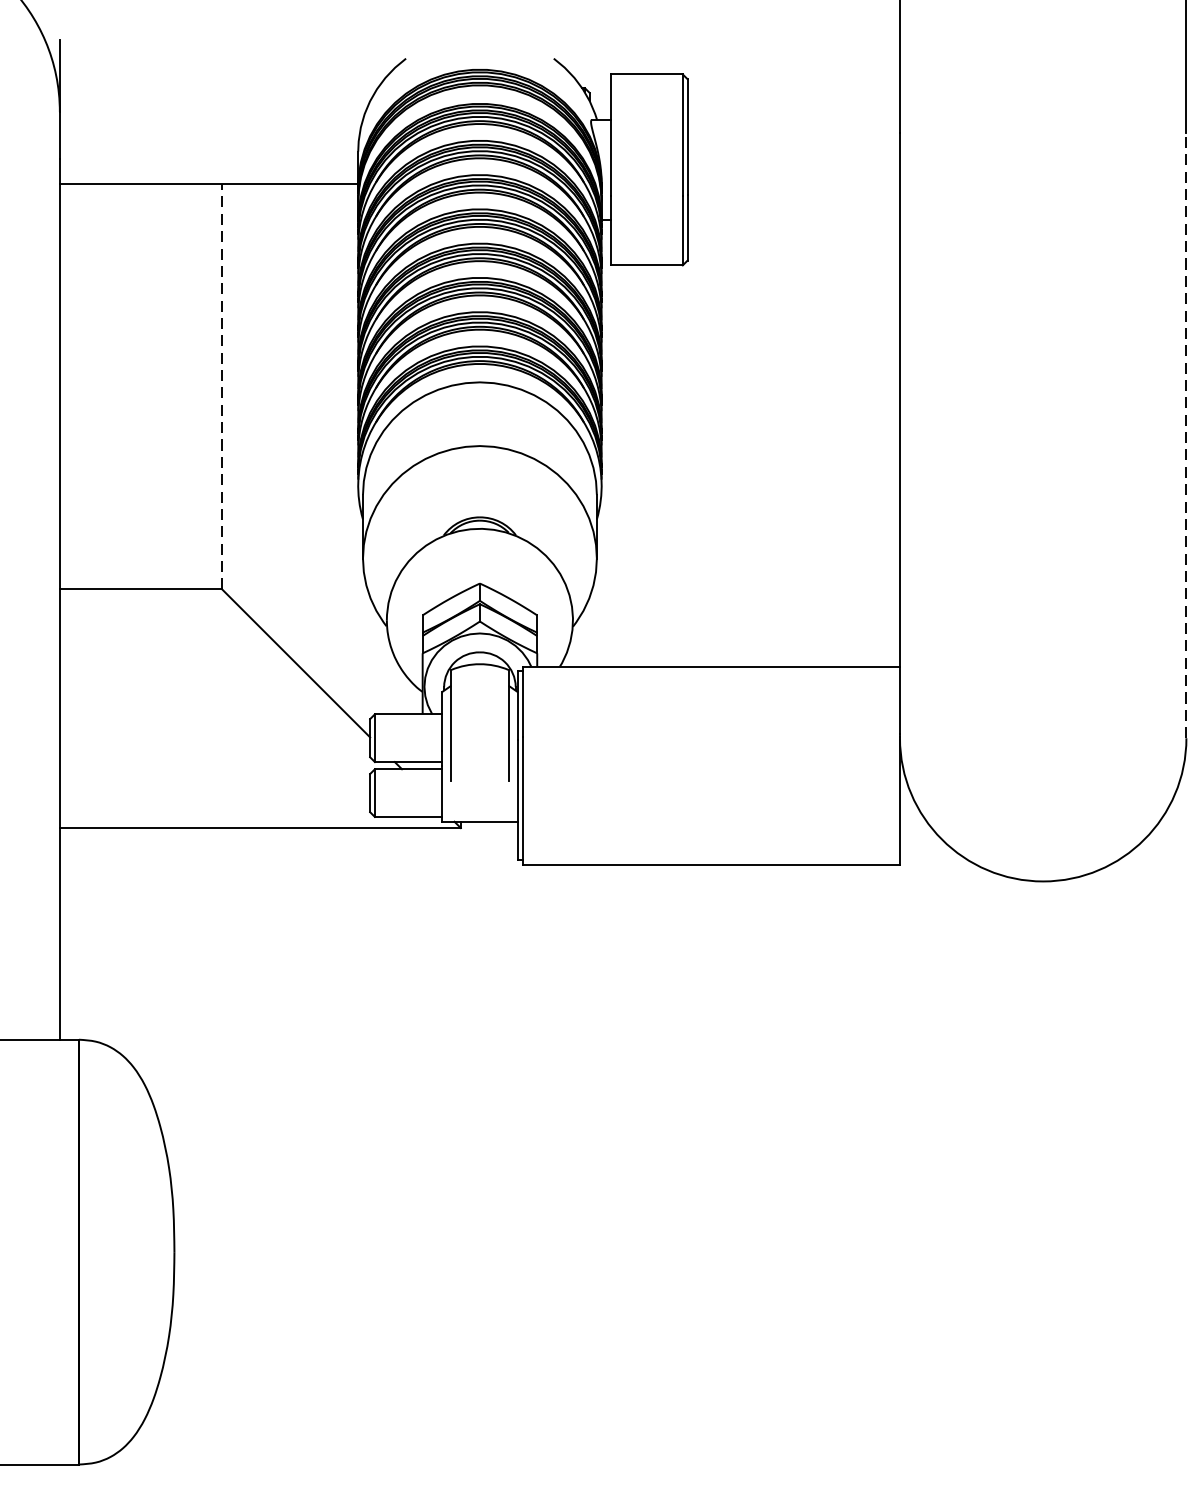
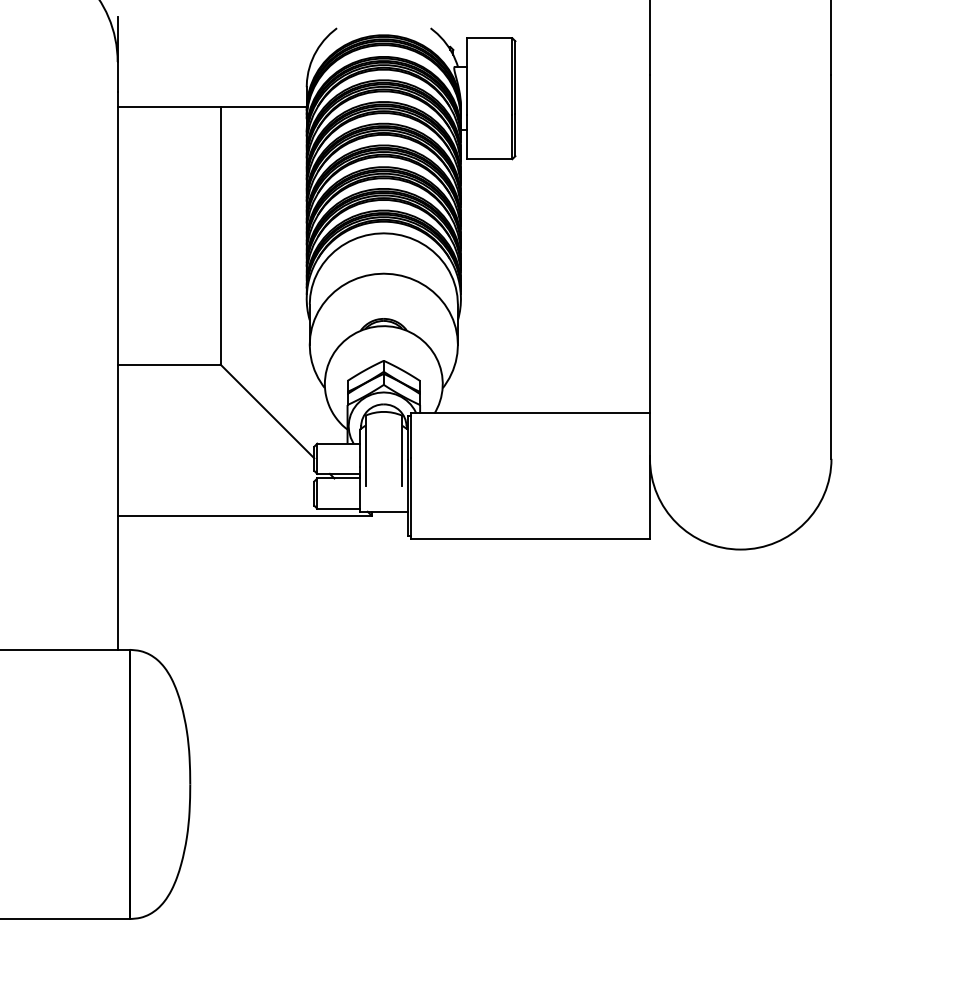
line: (222, 385) -> (220, 235), dashed -> solid
line: (1186, 436) -> (831, 267), dashed -> solid

